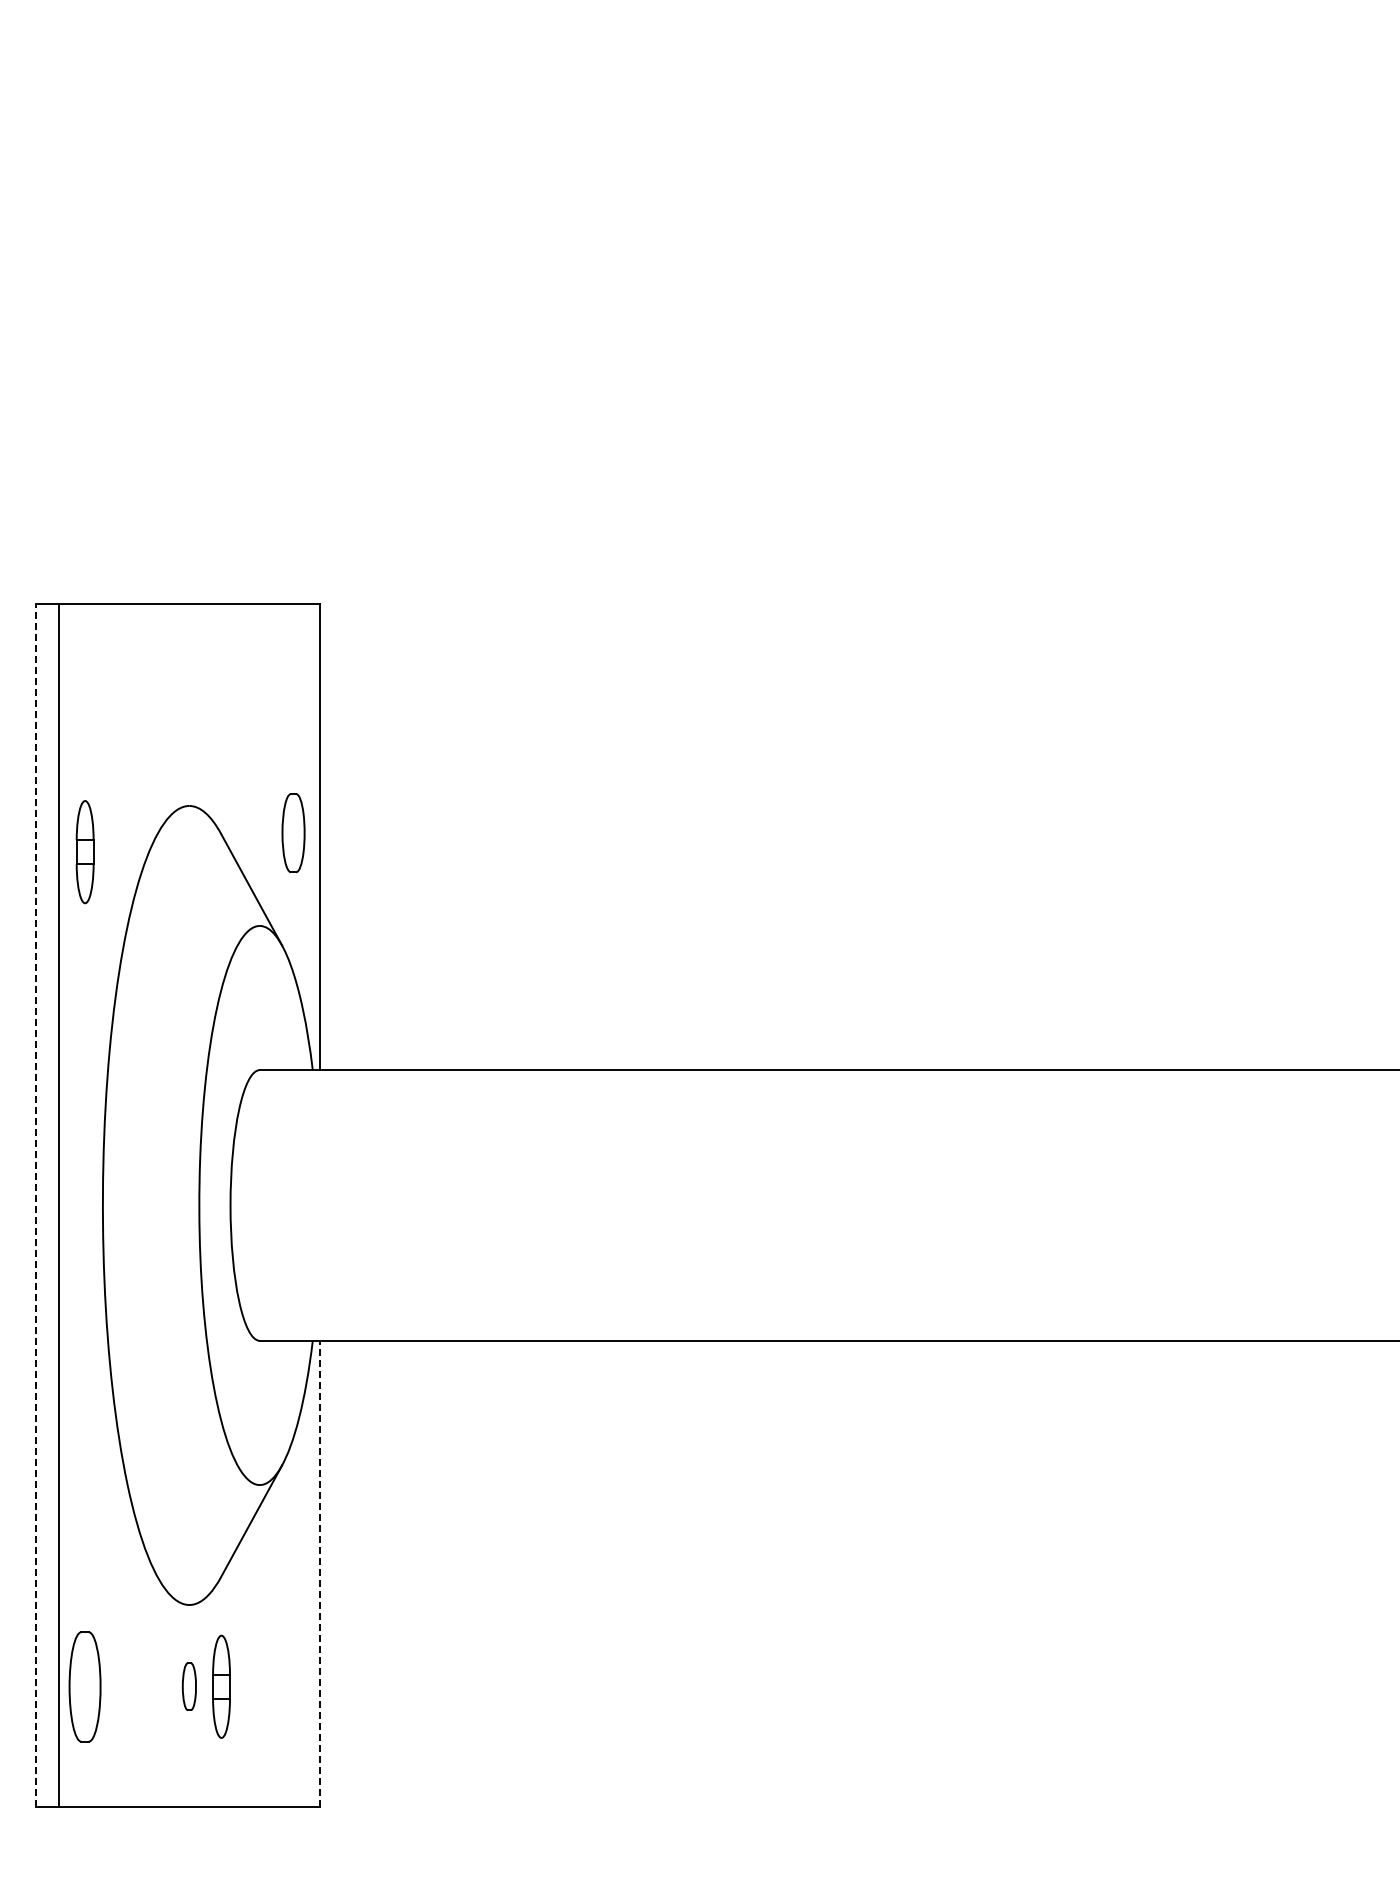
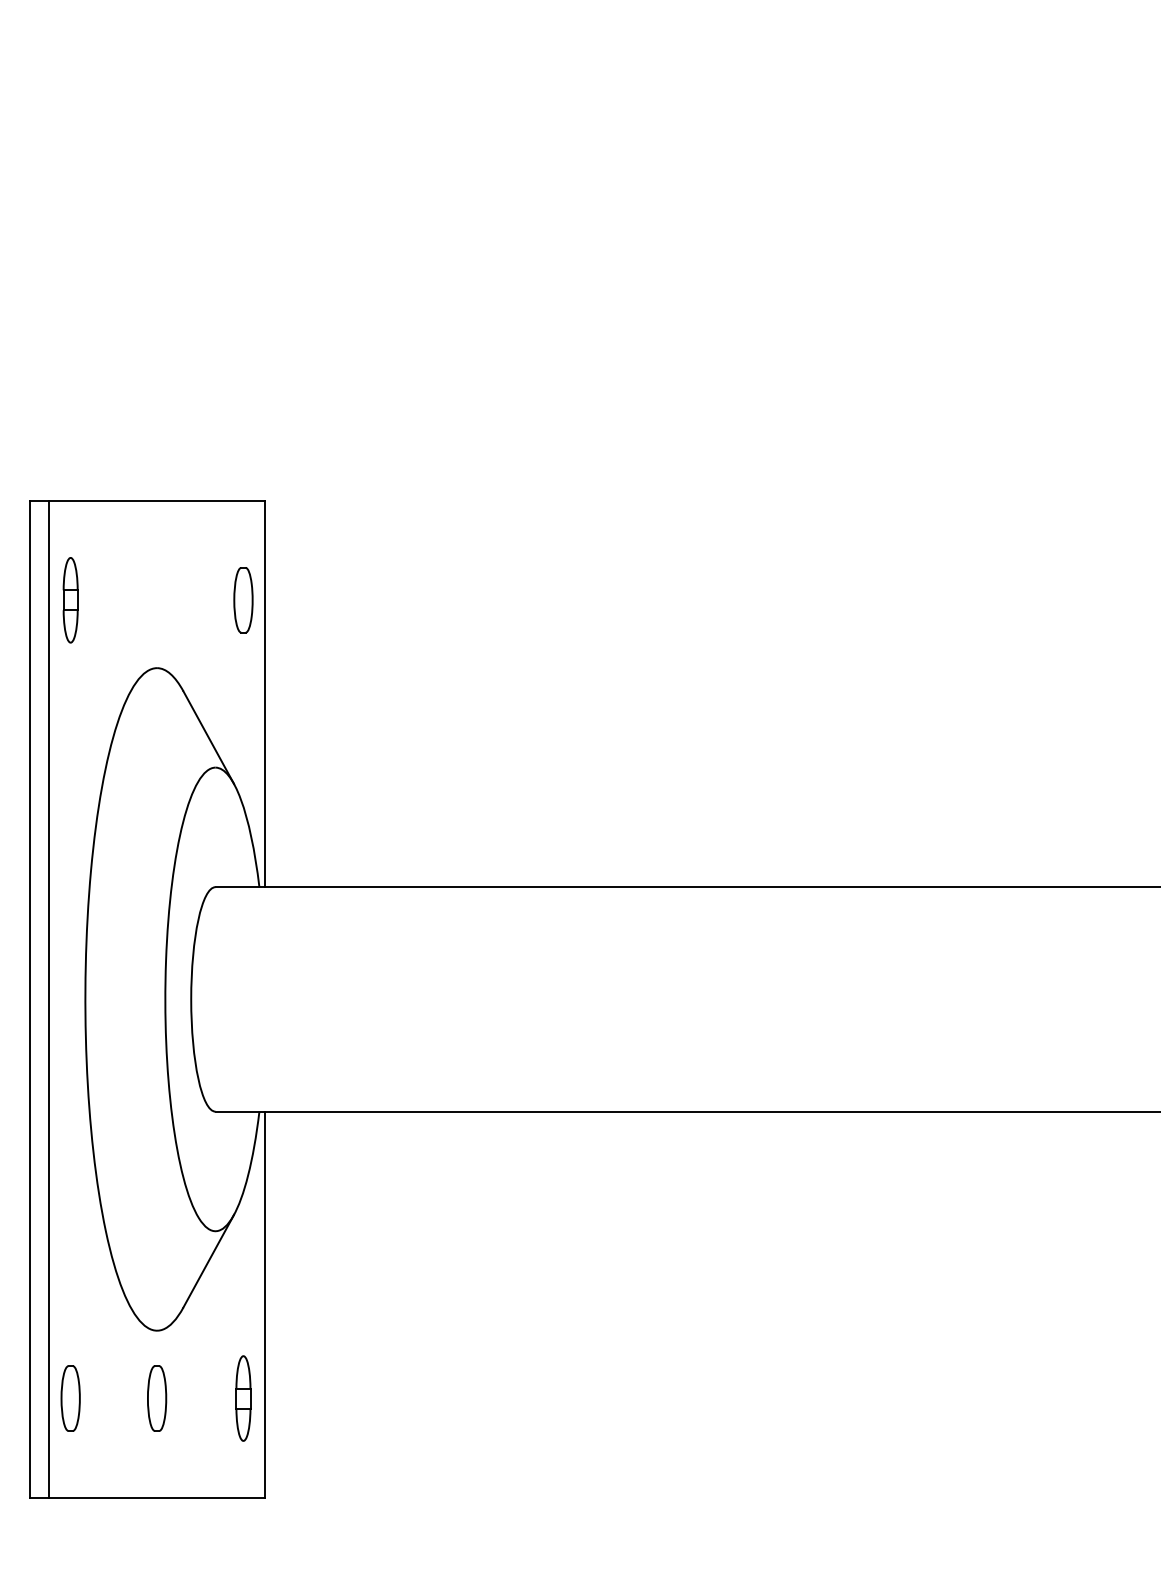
part: (293, 833) -> (243, 600), moved
part: (84, 852) -> (70, 600), moved
line: (35, 1205) -> (29, 999), dashed -> solid
line: (319, 1573) -> (264, 1304), dashed -> solid
part: (85, 1686) -> (70, 1398), size x0.71
part: (189, 1686) -> (157, 1398), size x1.67
part: (221, 1686) -> (243, 1398), moved

